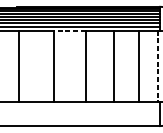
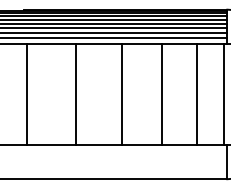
line: (69, 30) -> (98, 43), dashed -> solid
line: (158, 66) -> (224, 94), dashed -> solid

